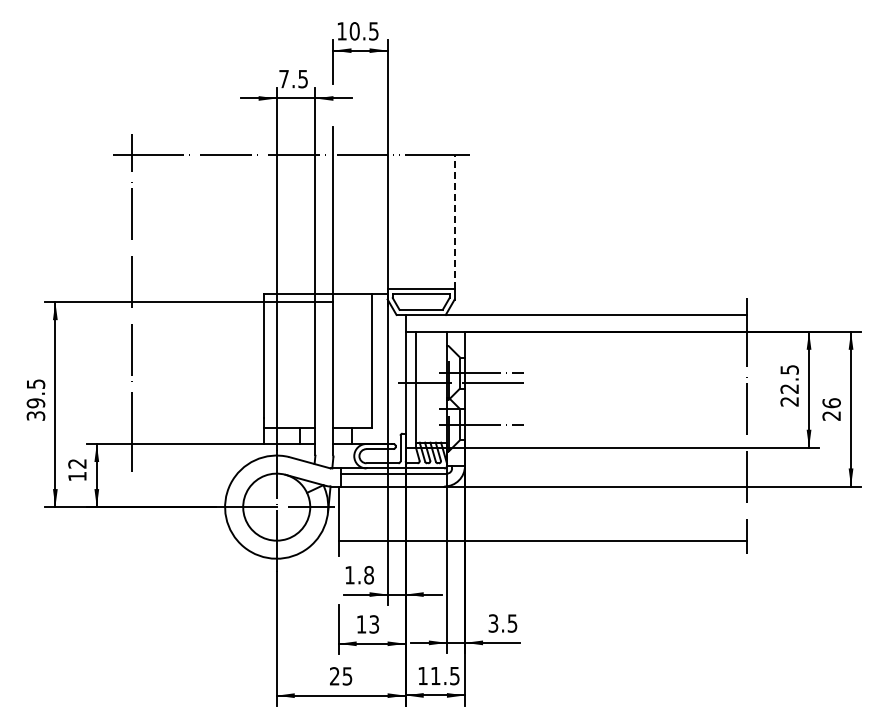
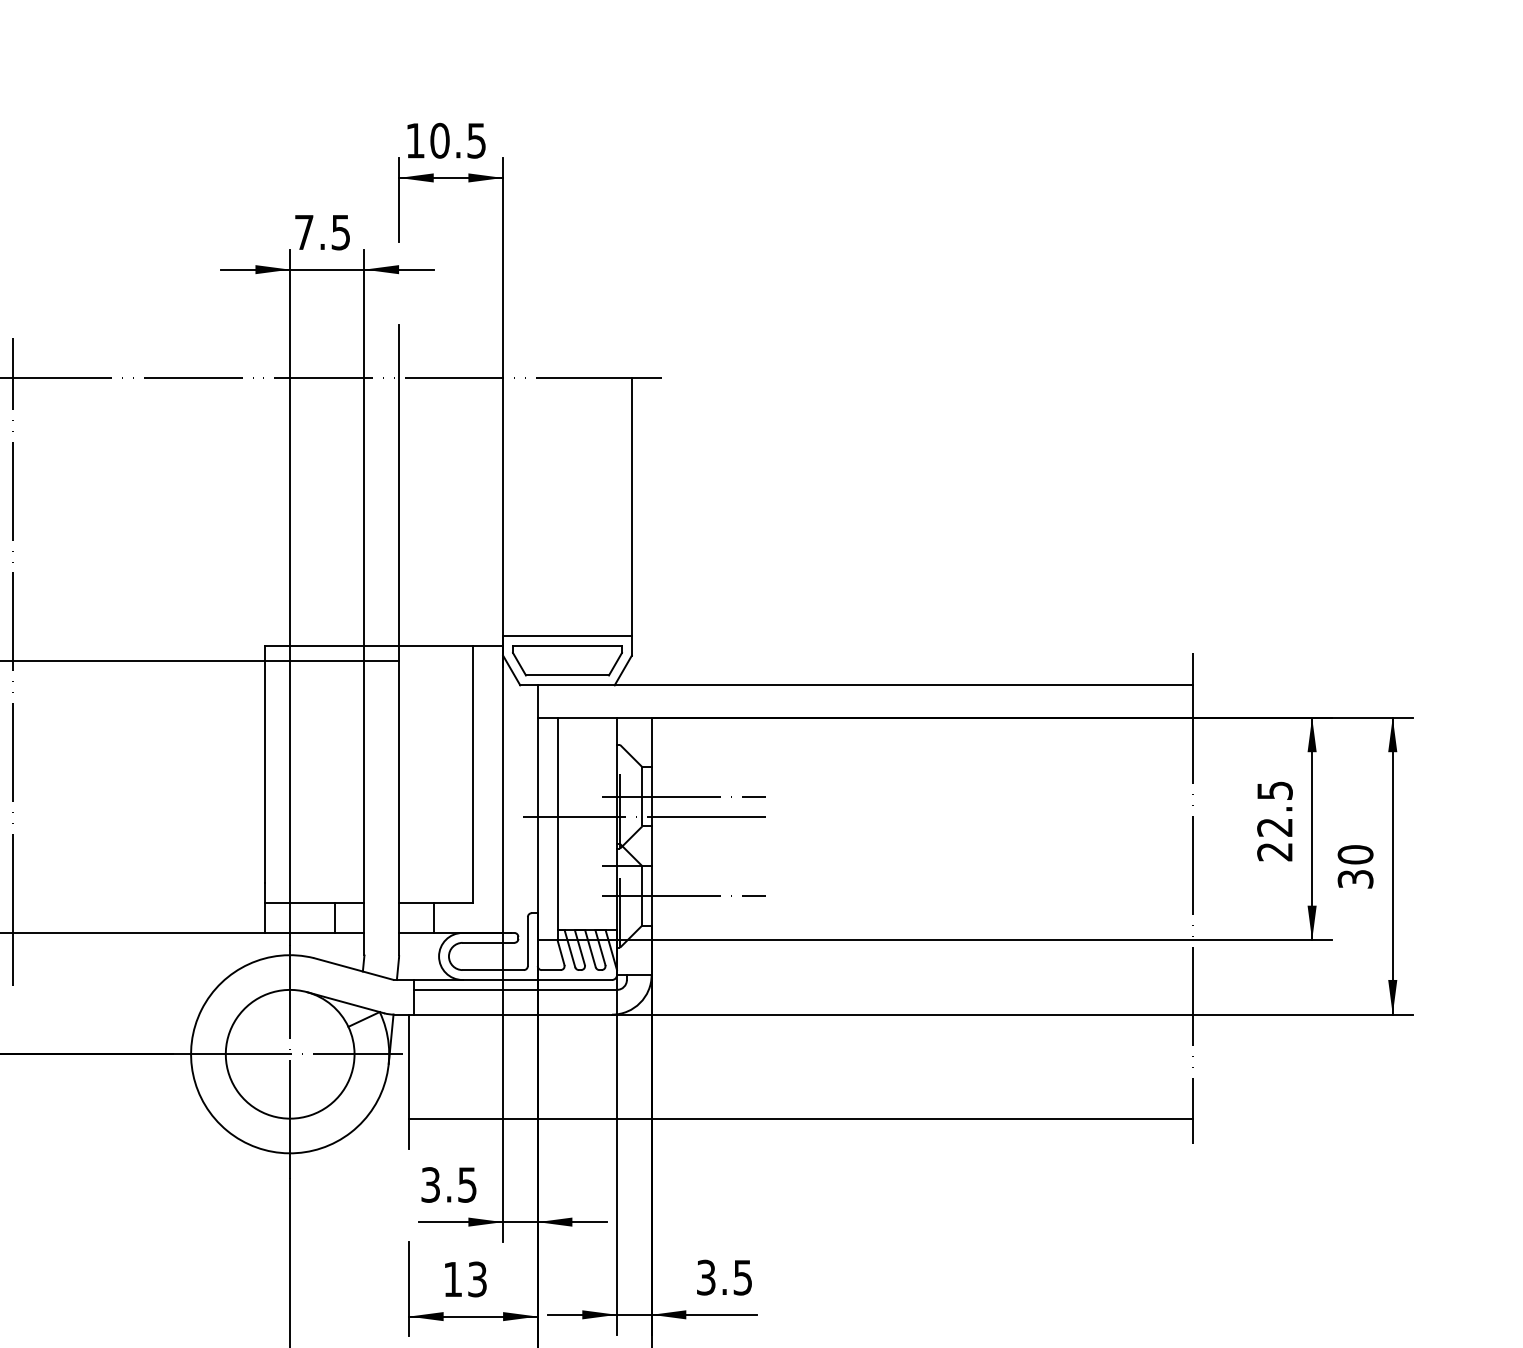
line: (454, 221) -> (631, 505), dashed -> solid
text: (831, 409) -> (1355, 866), 26 -> 30
text: (359, 575) -> (449, 1185), 1.8 -> 3.5

